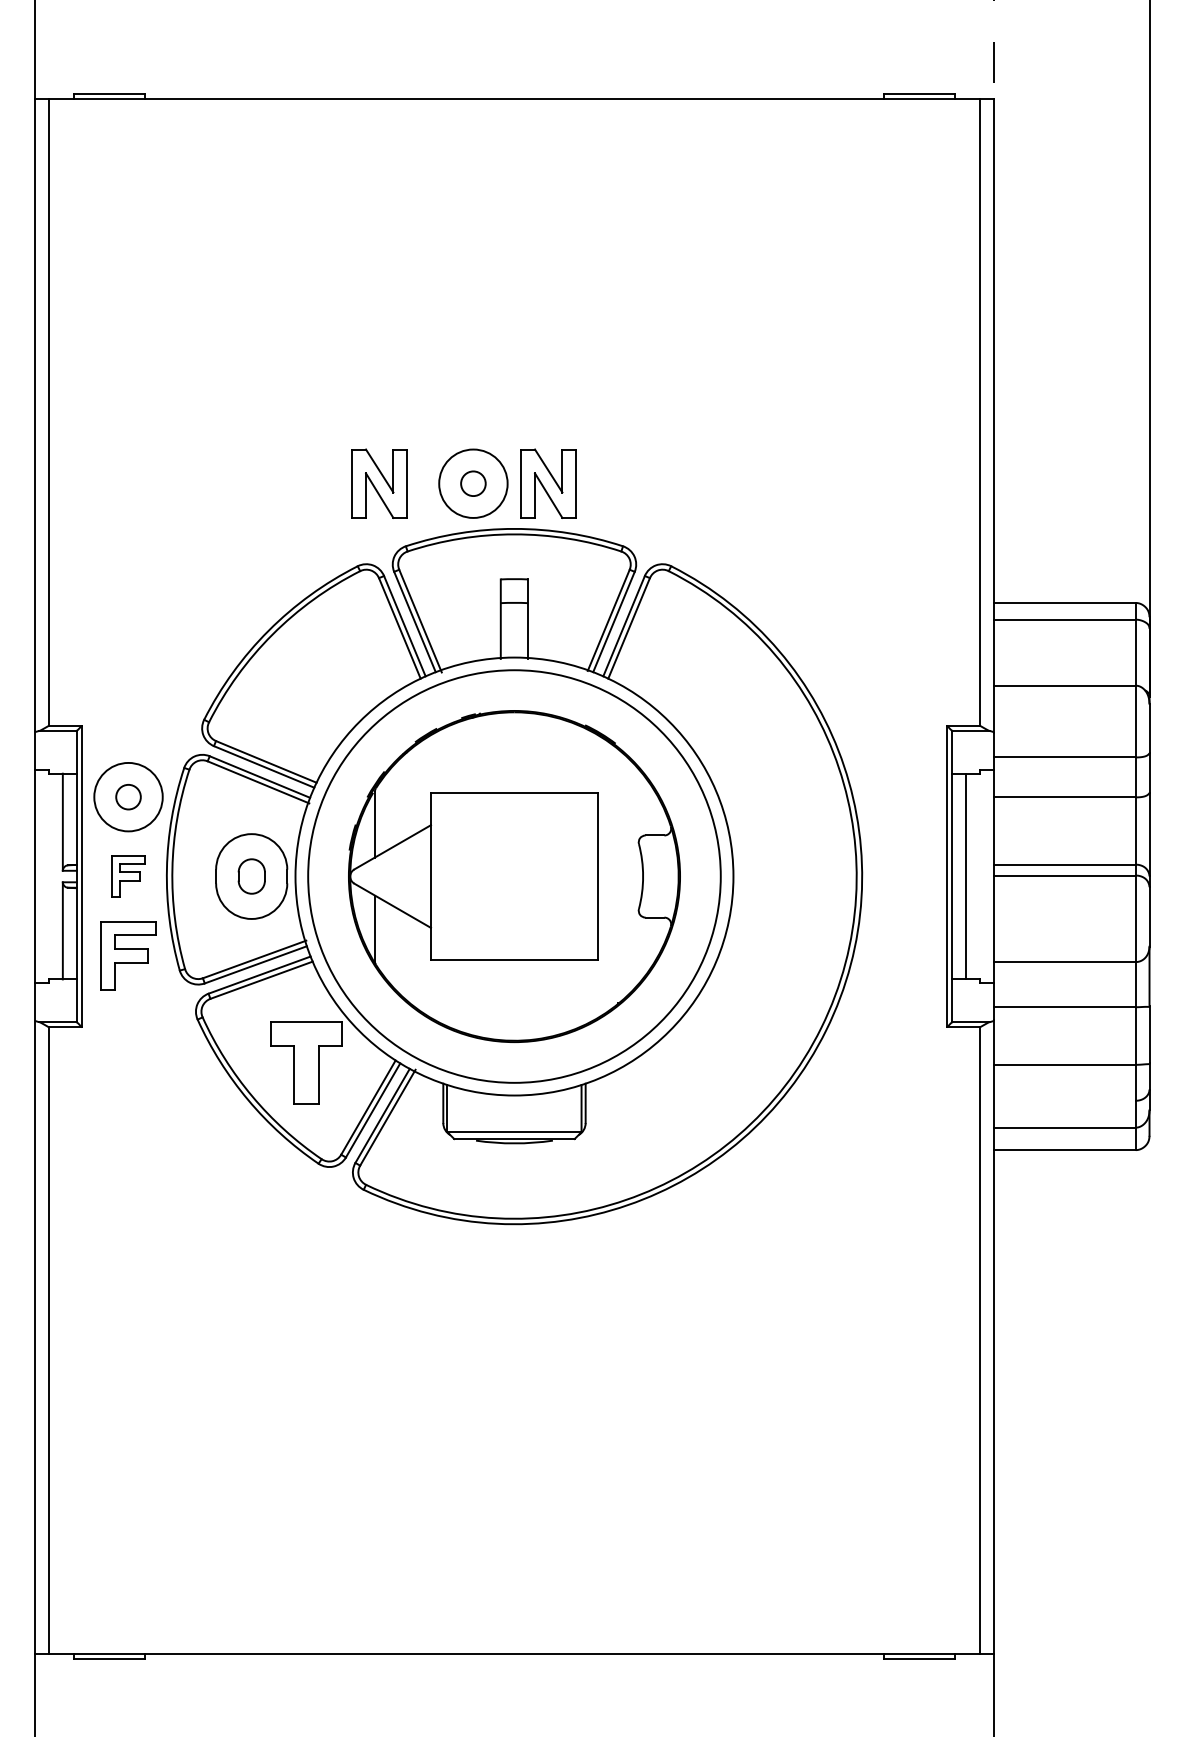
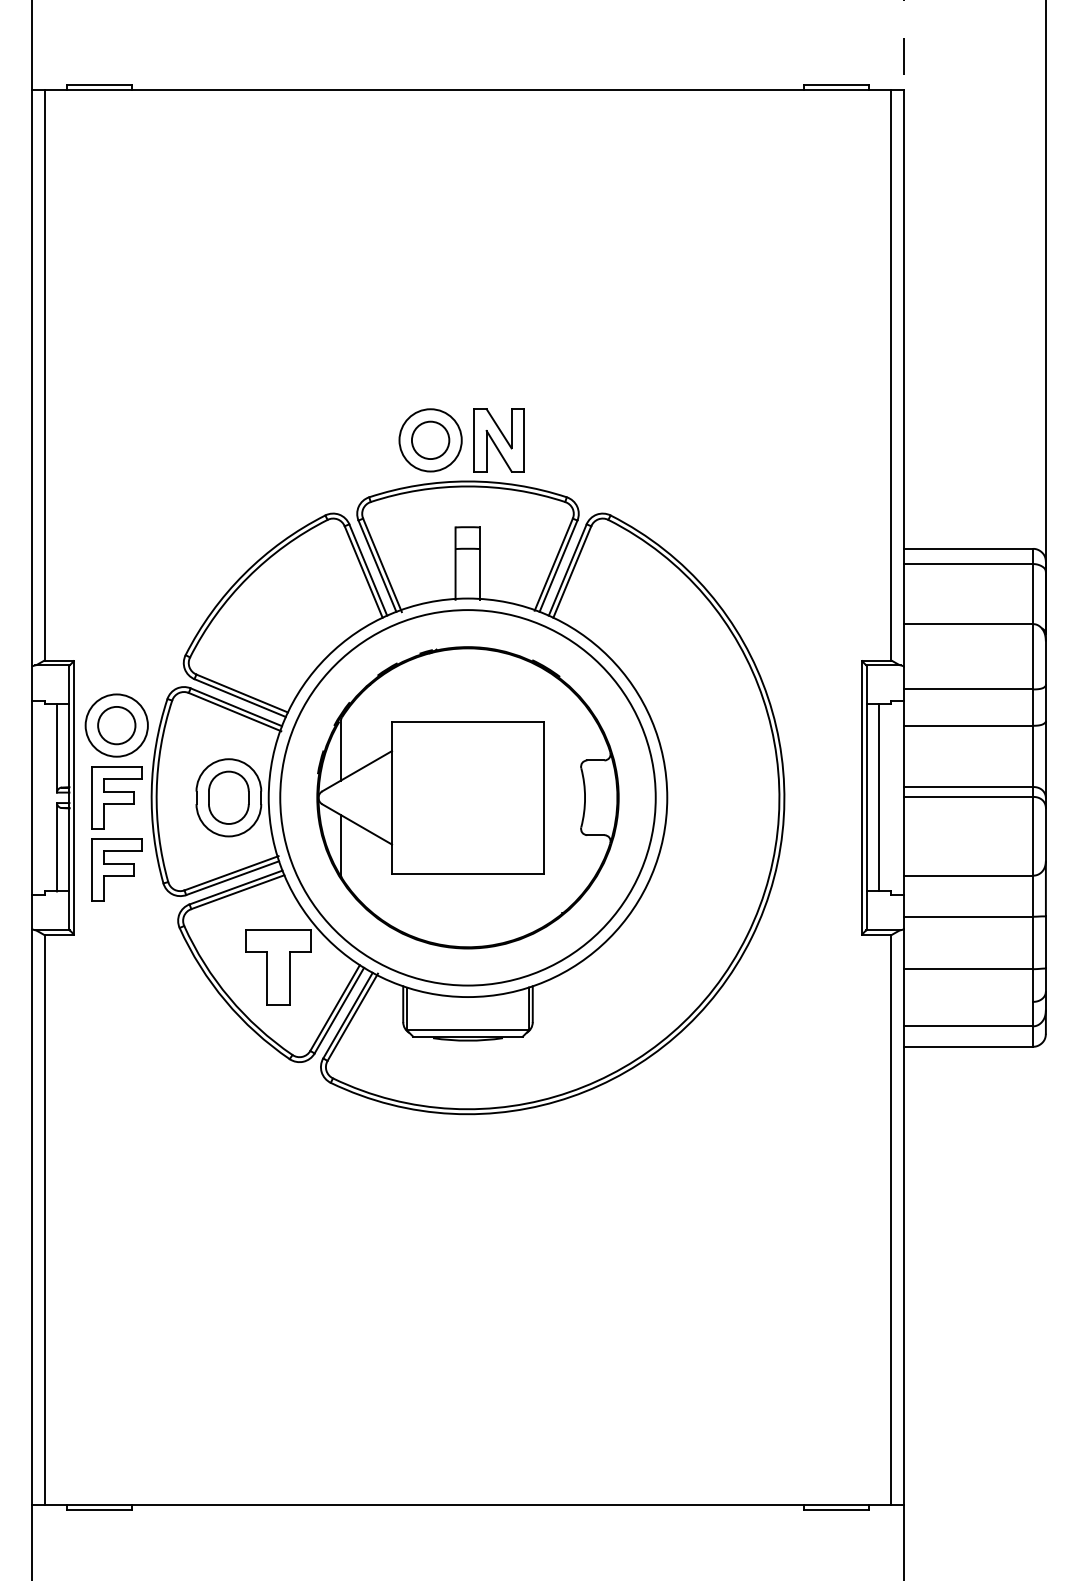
part: (379, 483) -> (345, 440), removed
circle: (472, 483) -> (429, 440), size x1.67
circle: (128, 796) -> (116, 724), size x1.67
part: (128, 876) -> (116, 797), size x1.67
part: (251, 876) -> (228, 797), size x1.67

